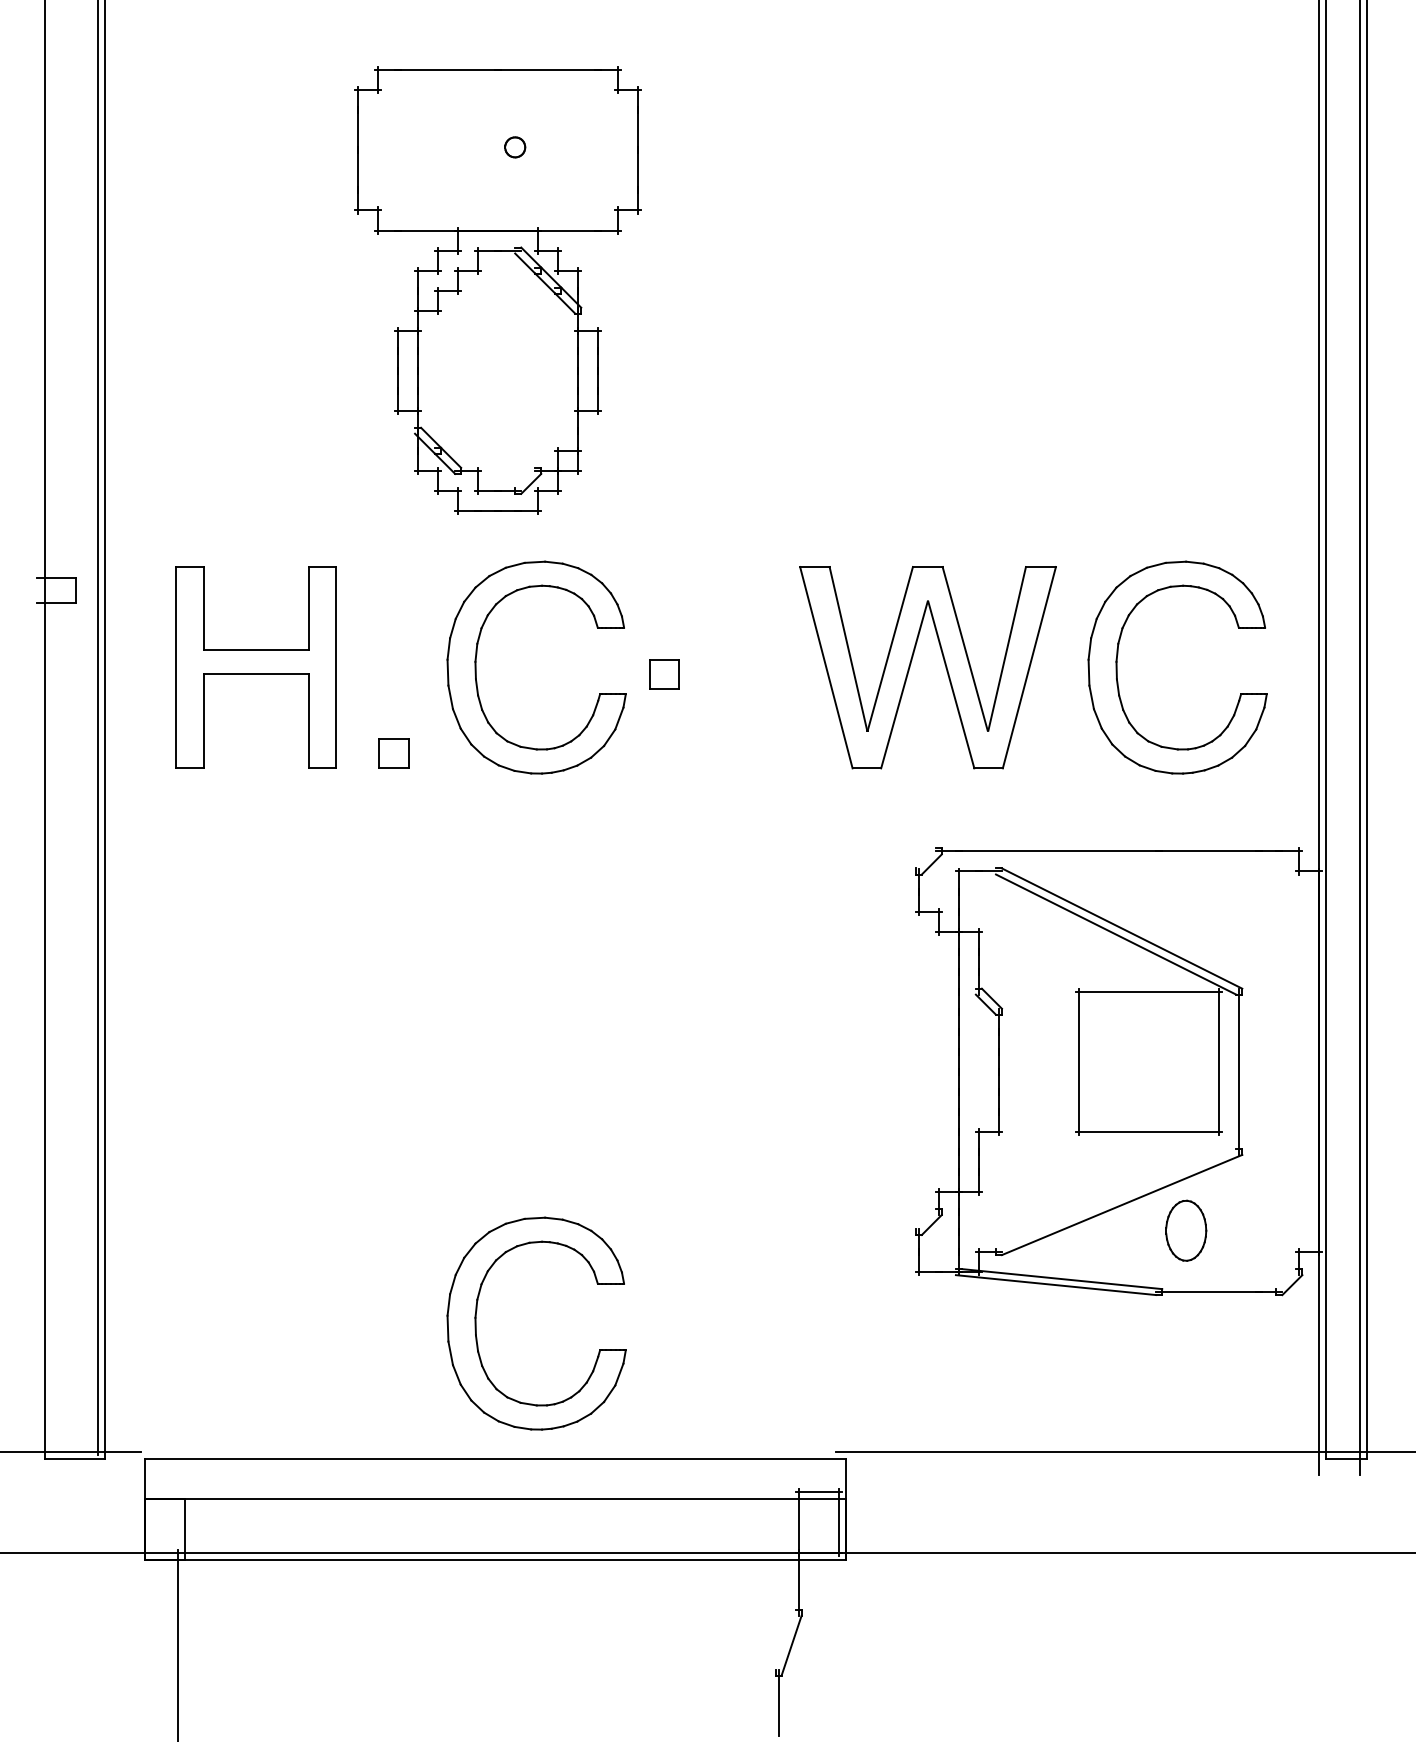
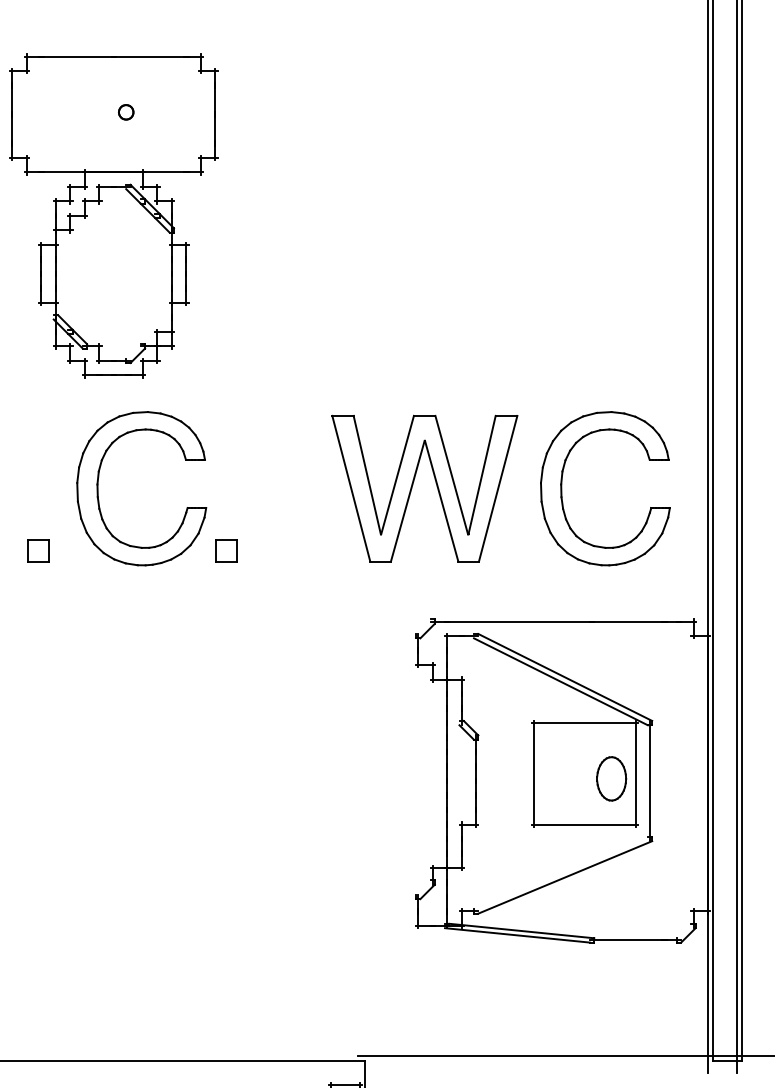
part: (664, 674) -> (226, 550), moved
part: (1186, 1230) -> (611, 778), moved
part: (476, 1323) -> (98, 963), removed

